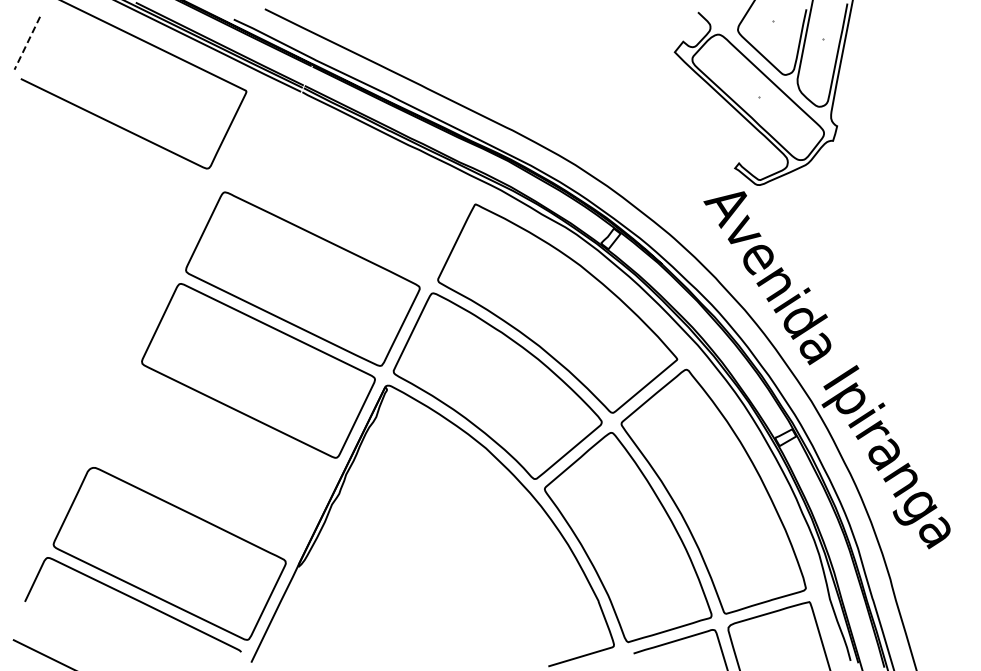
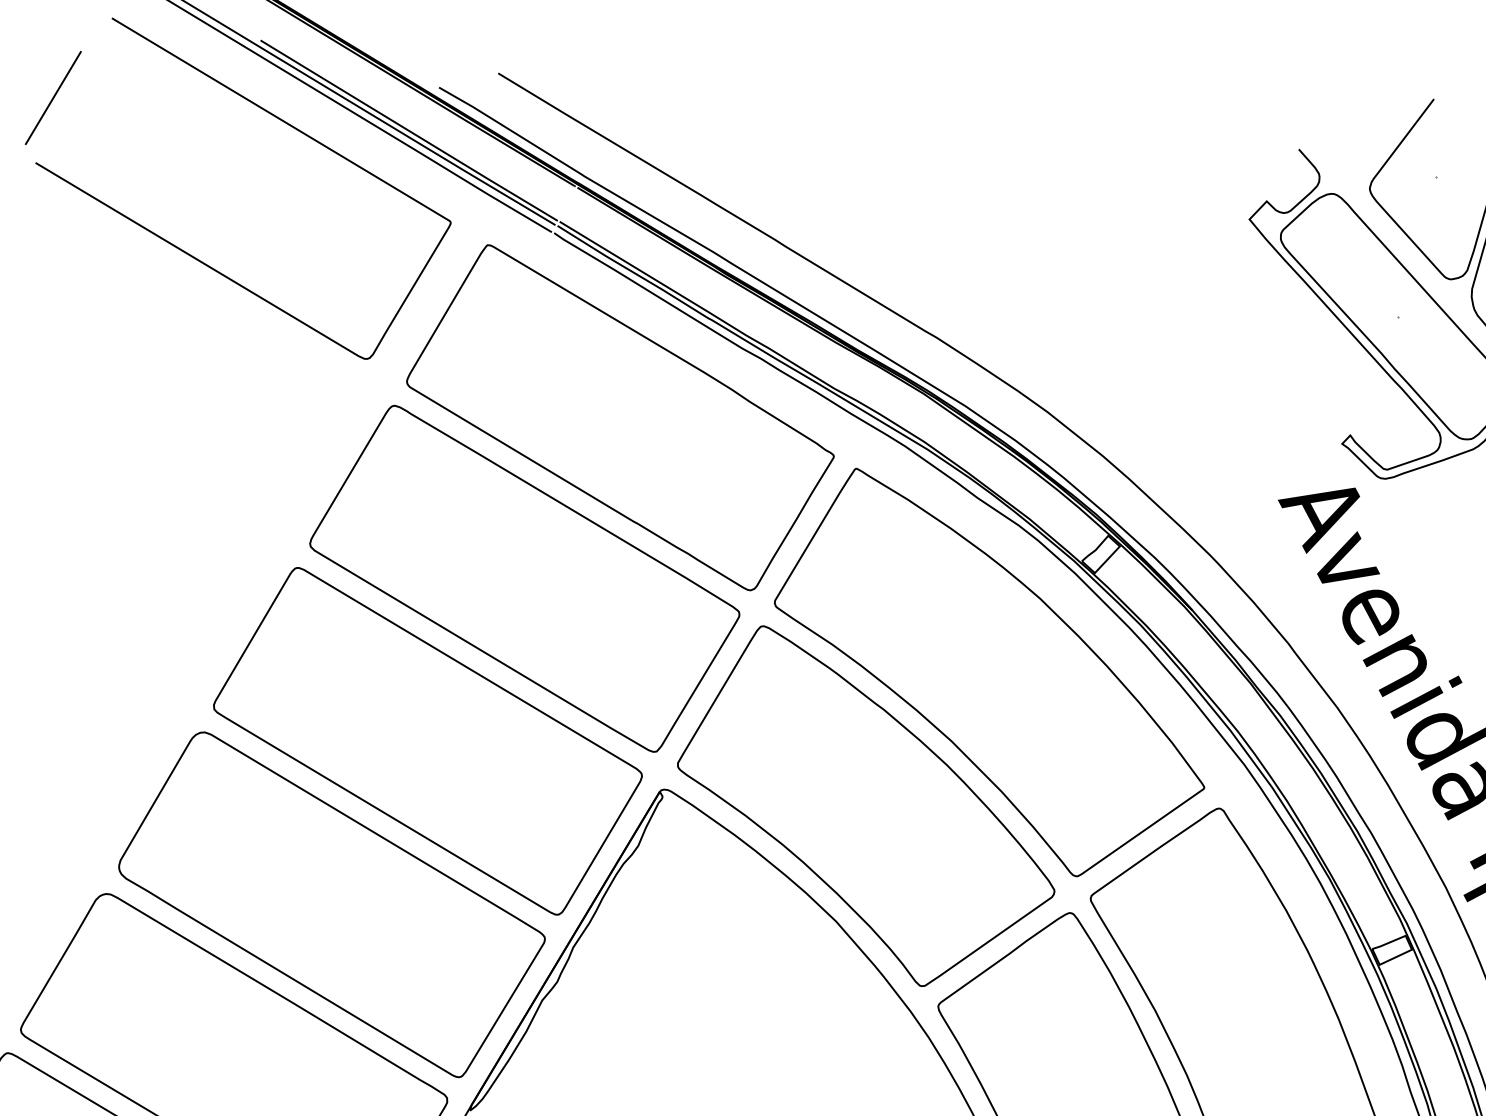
line: (27, 43) -> (53, 98), dashed -> solid
part: (346, 188) -> (620, 418), added
part: (214, 462) -> (331, 903), added

